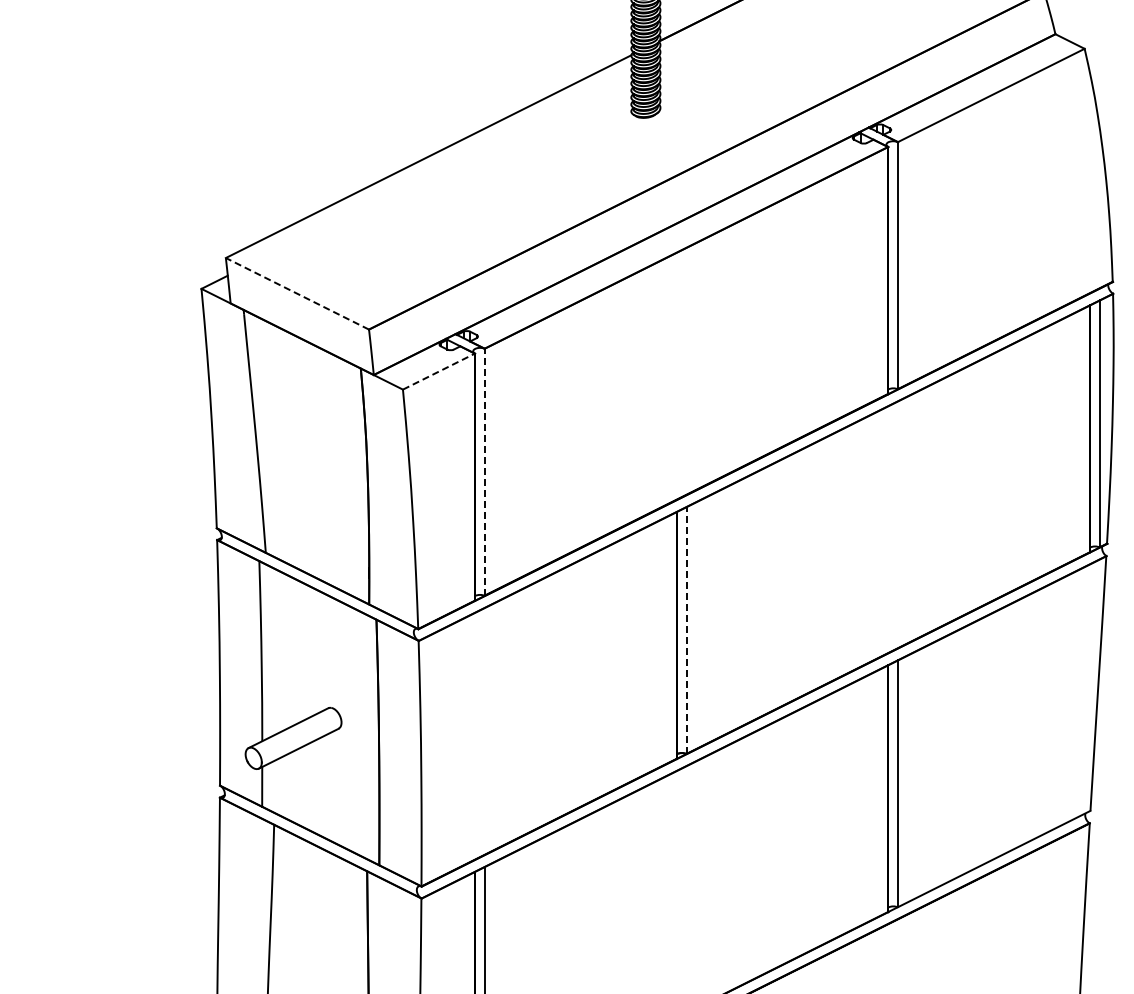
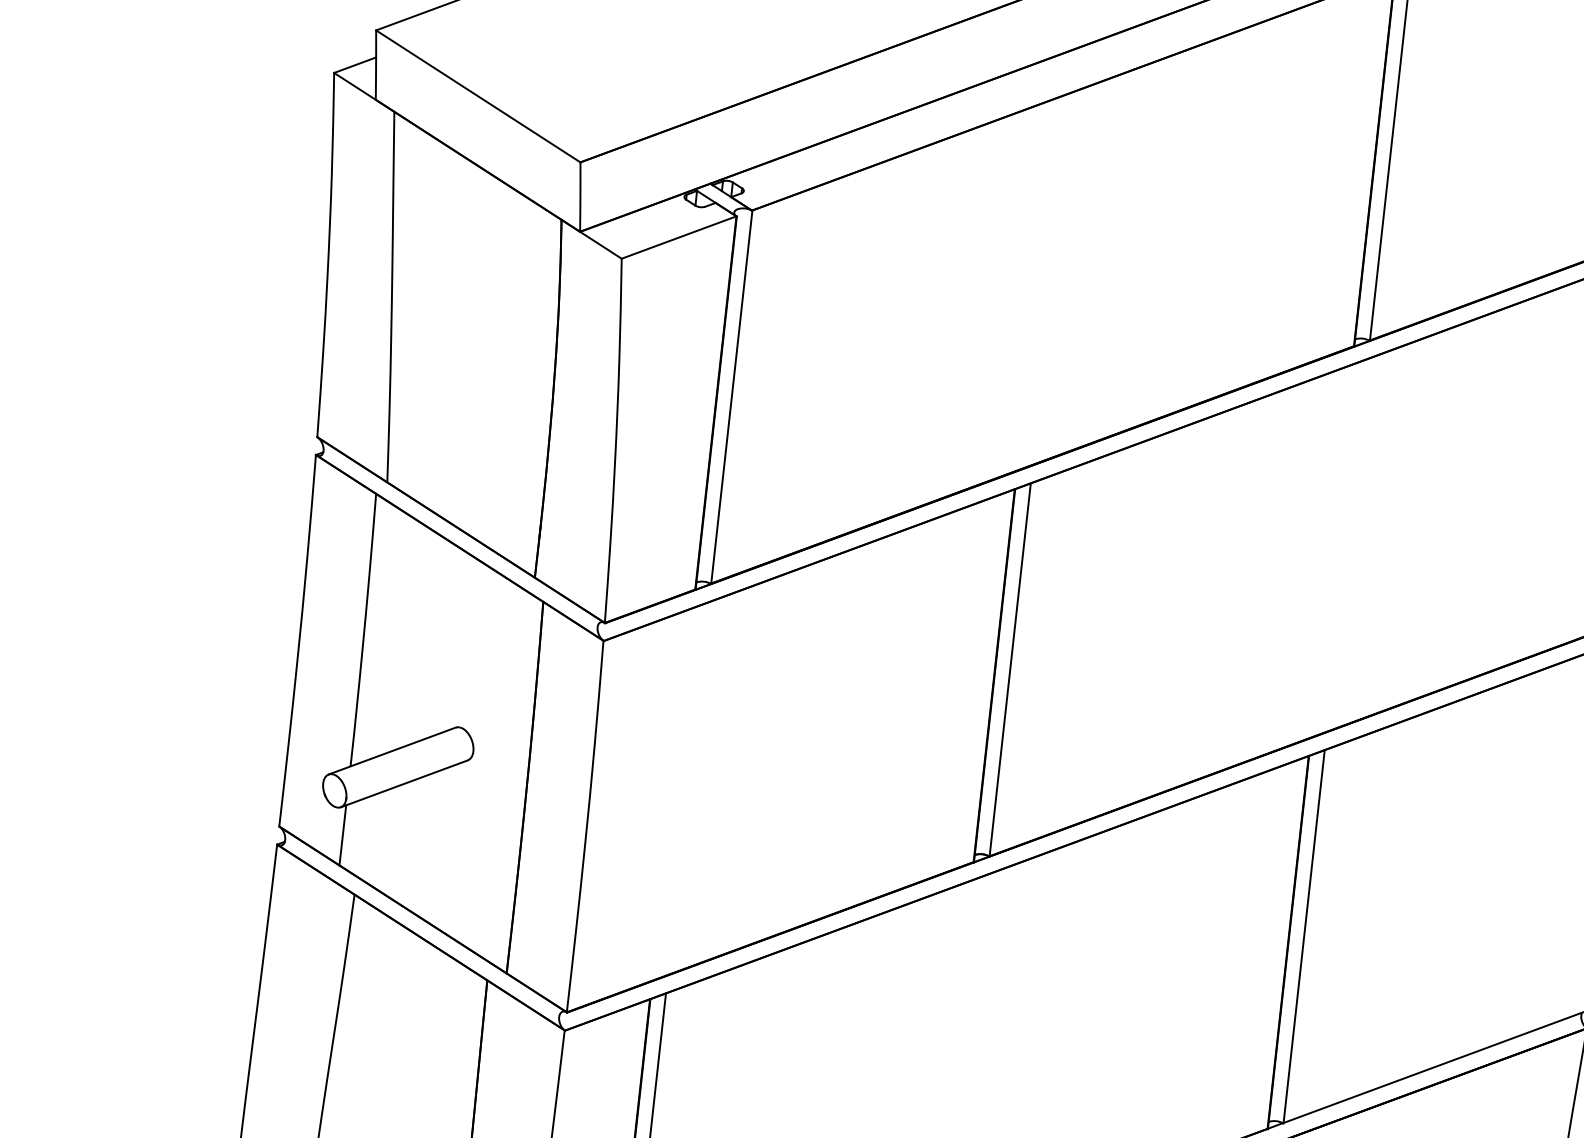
line: (297, 293) -> (478, 95), dashed -> solid
line: (439, 371) -> (679, 237), dashed -> solid
line: (484, 472) -> (731, 397), dashed -> solid
line: (686, 630) -> (1009, 669), dashed -> solid

